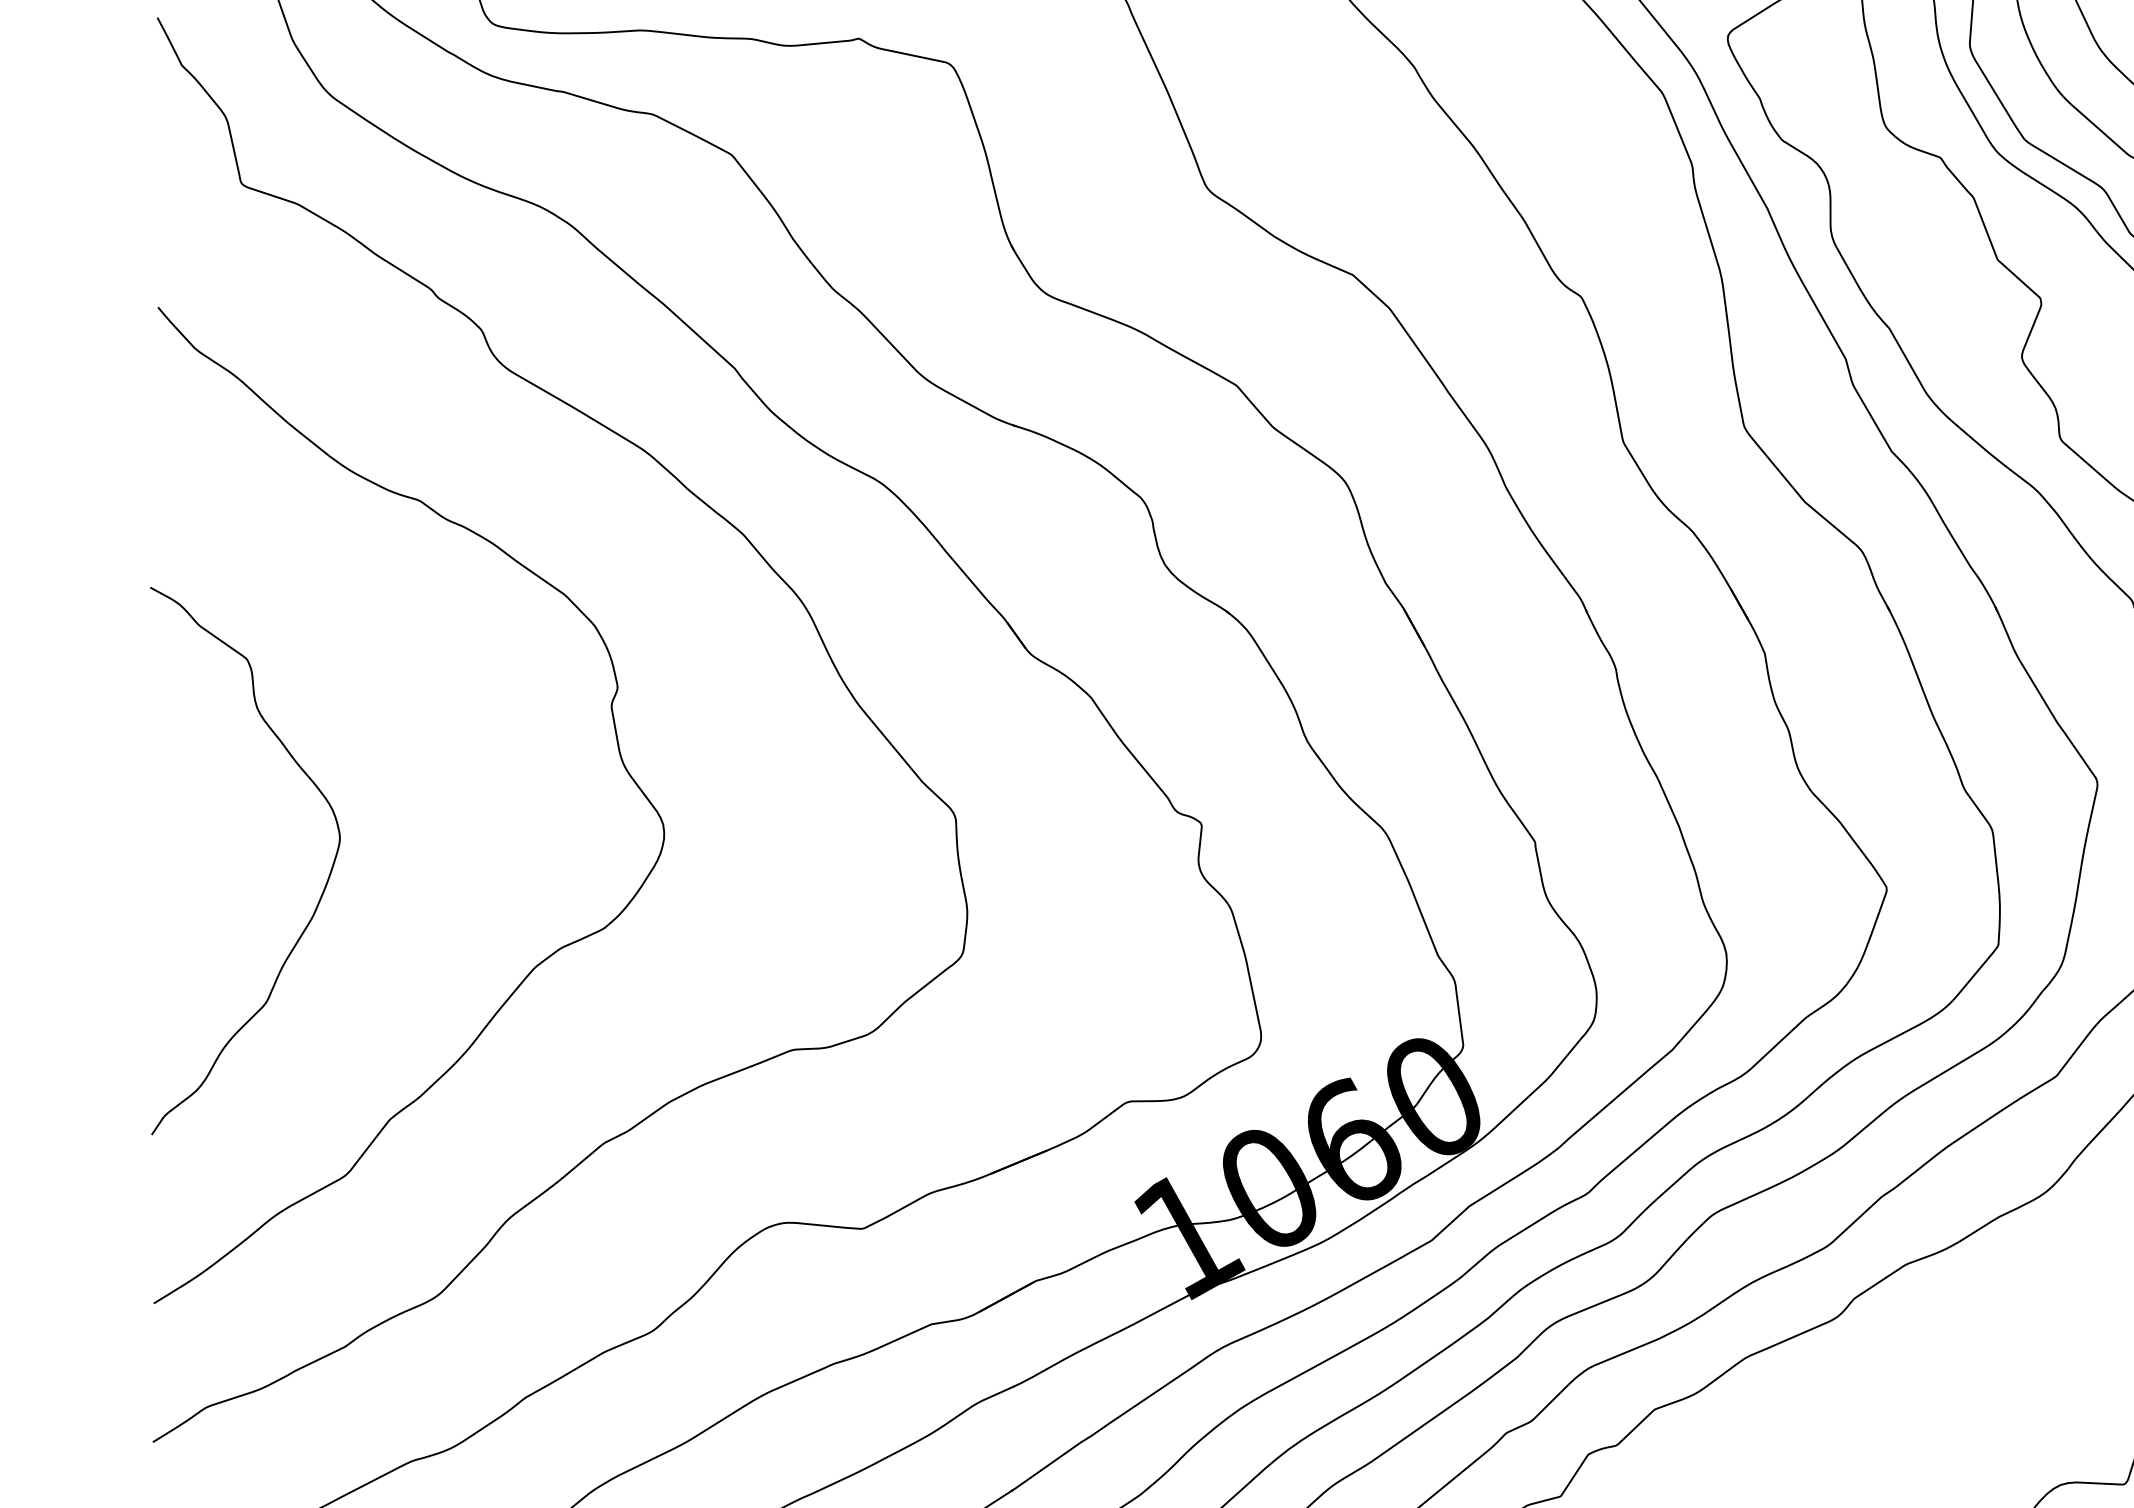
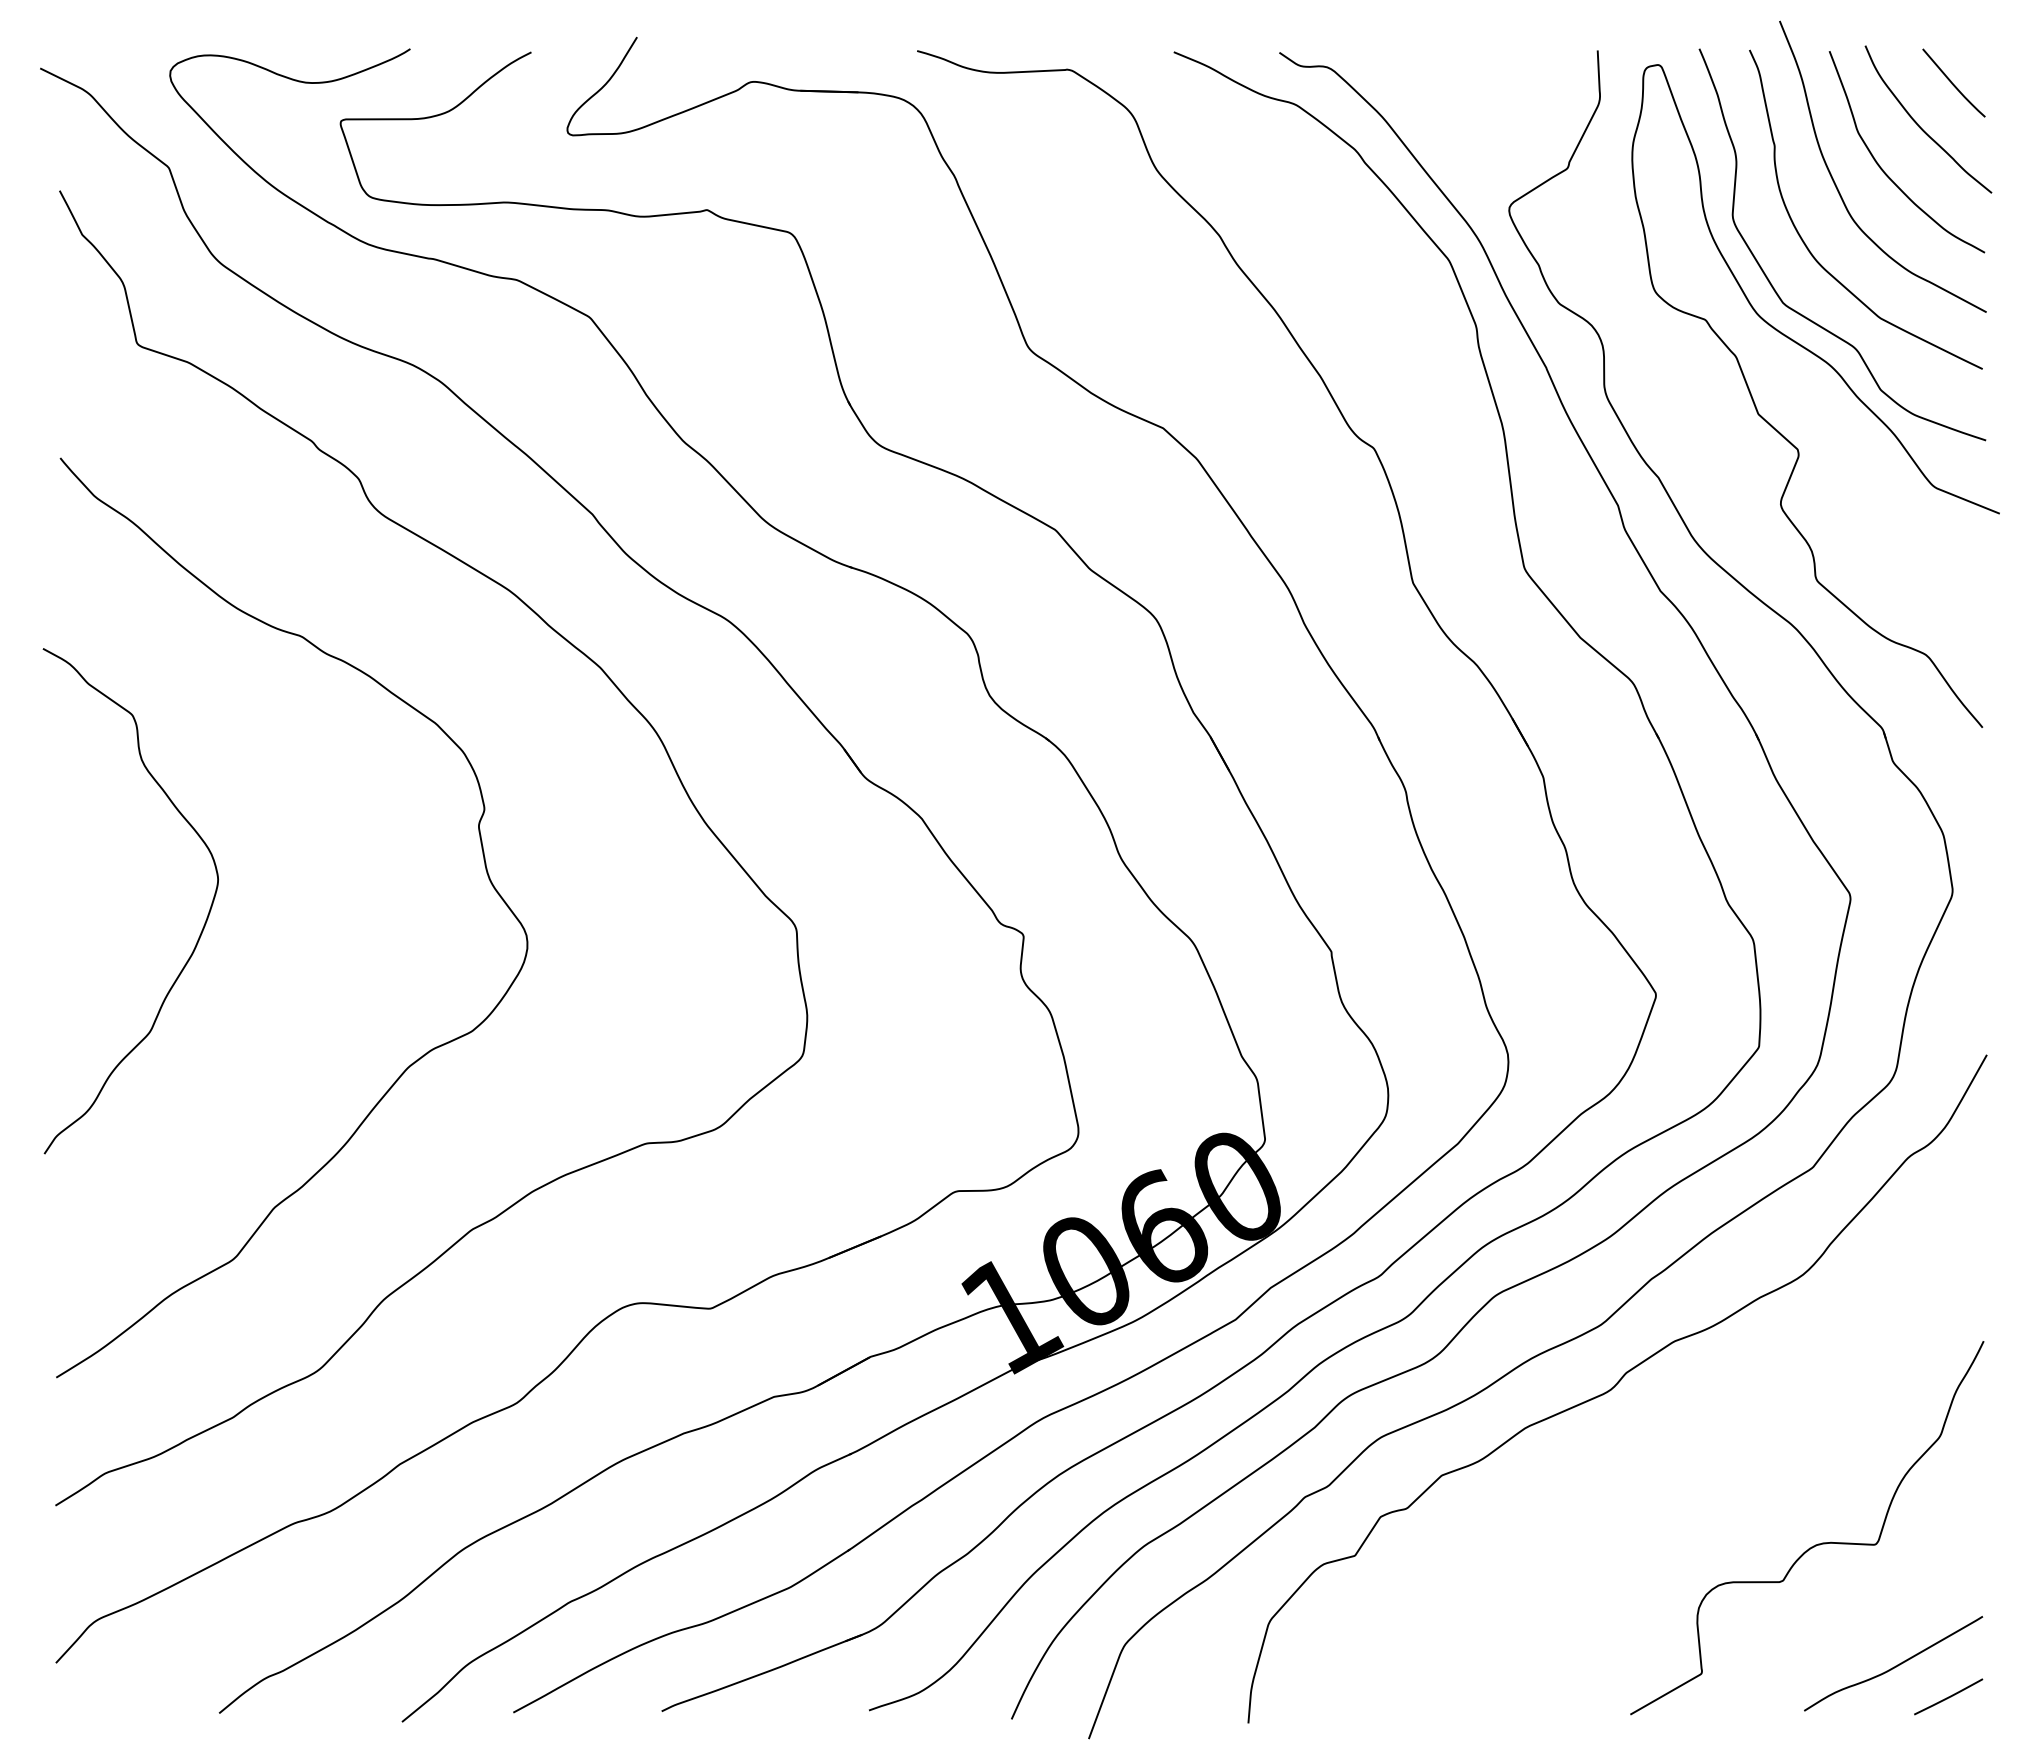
curve: (323, 889) -> (202, 927), moved

